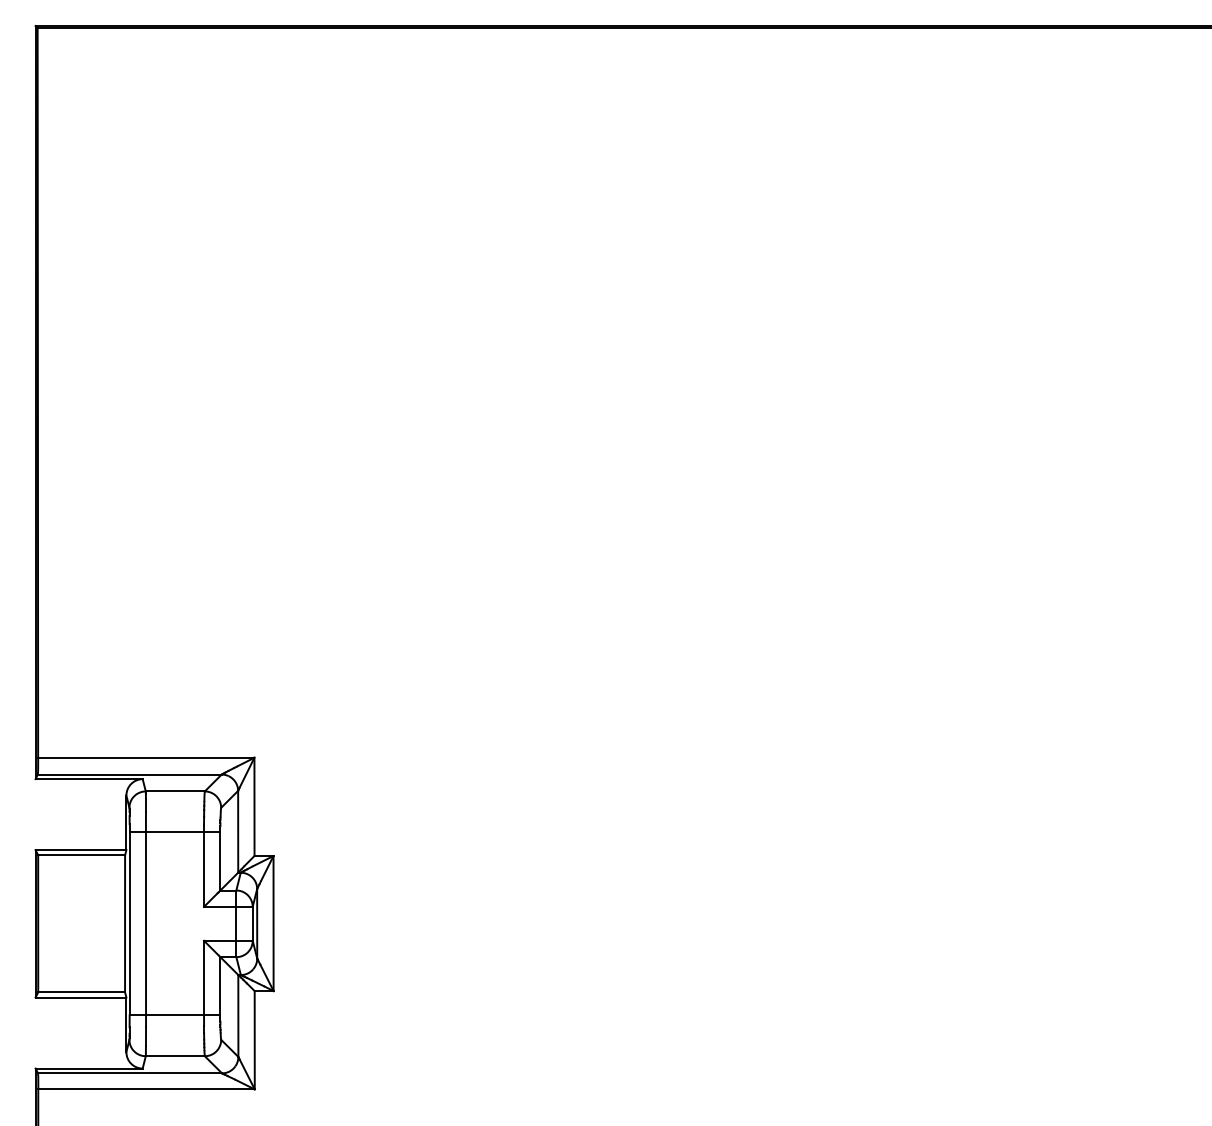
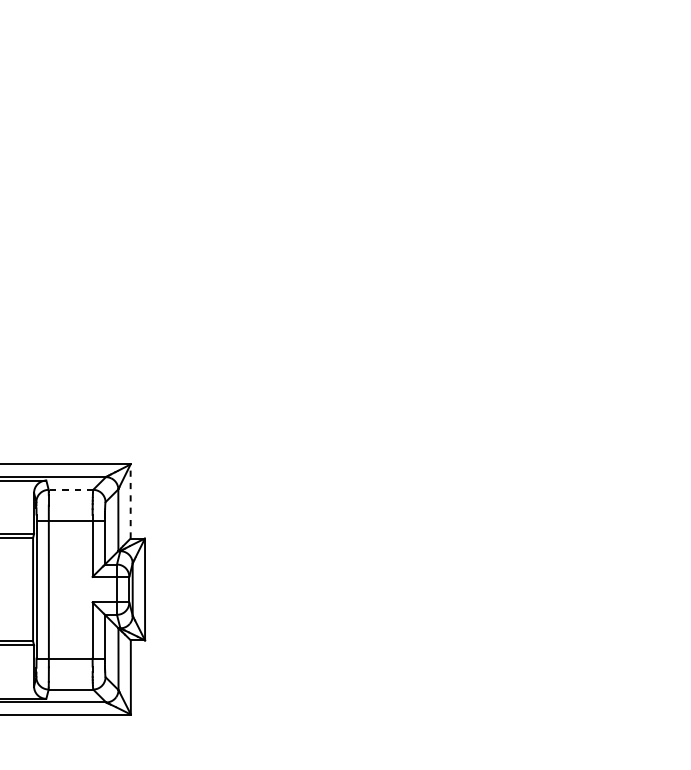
line: (175, 791) -> (71, 489), solid -> dashed
line: (254, 806) -> (130, 501), solid -> dashed

